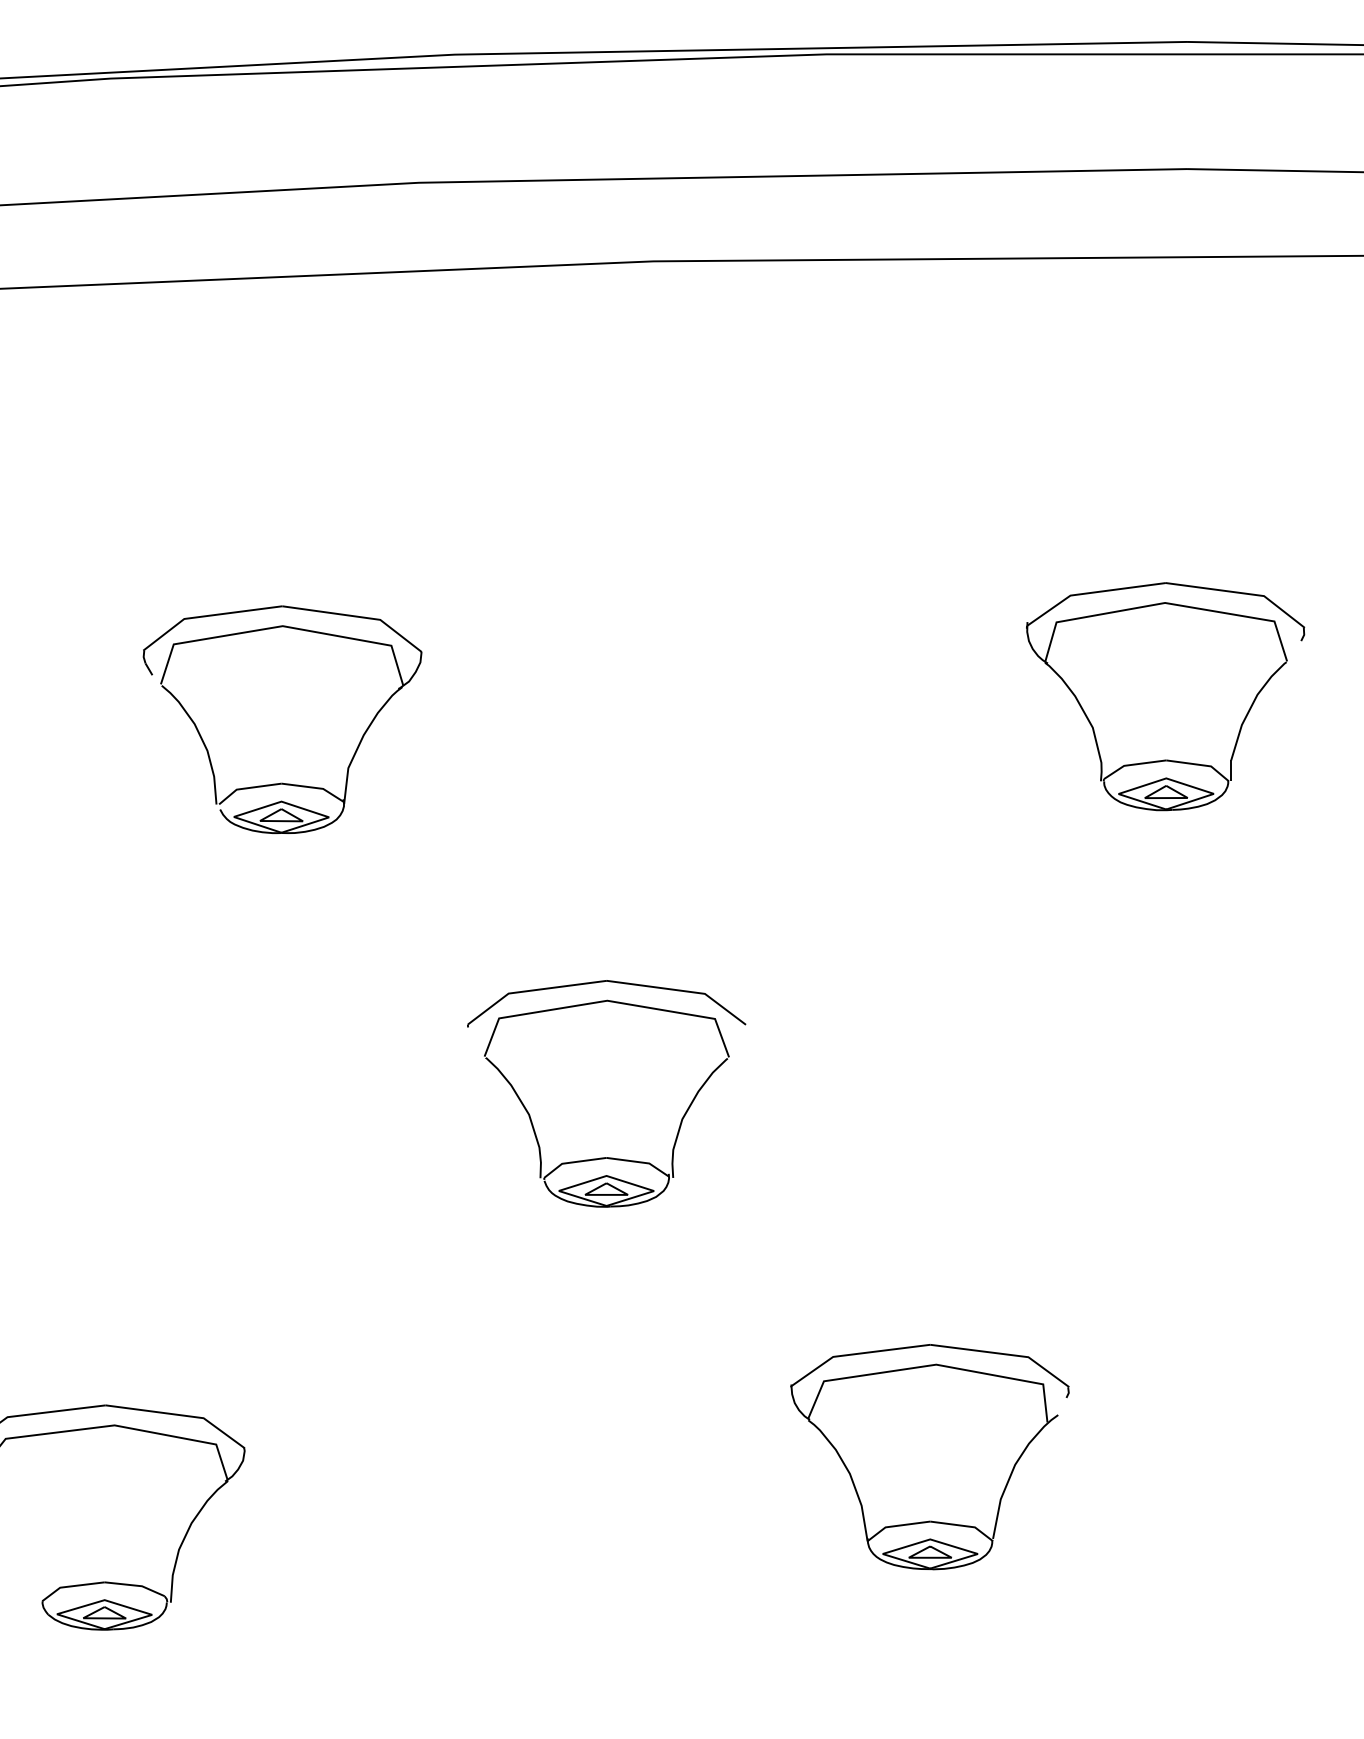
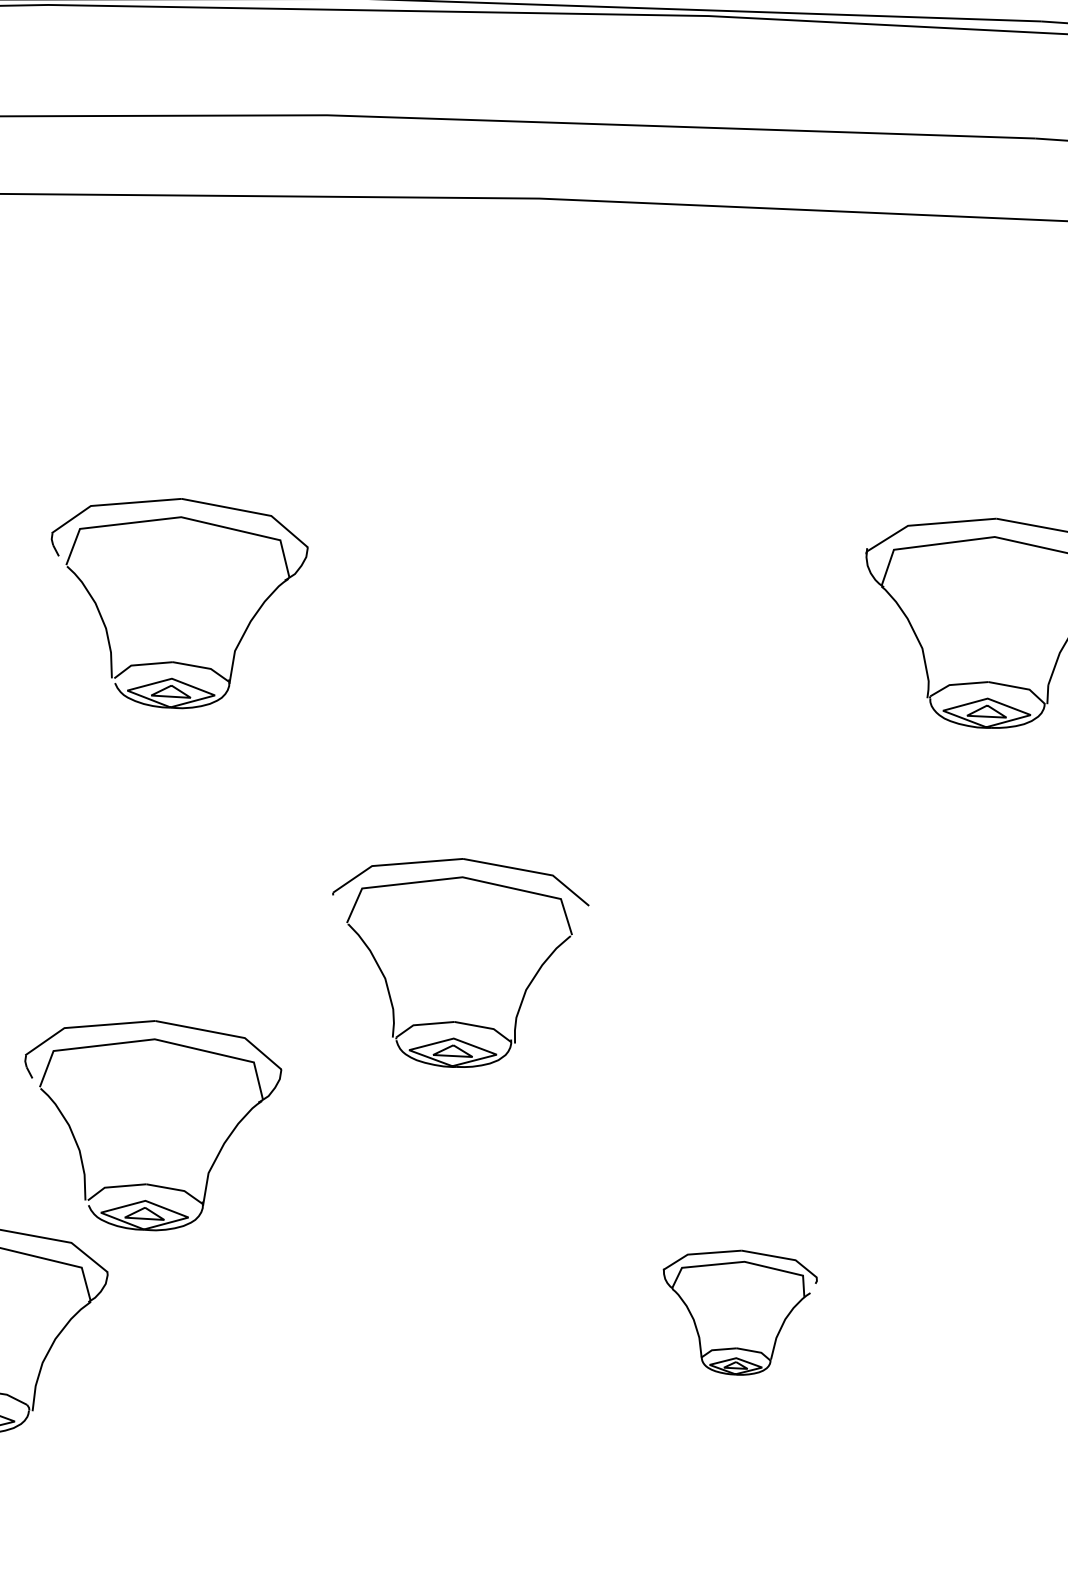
part: (282, 1286) -> (150, 1125), added
part: (929, 1457) -> (737, 1312), size x0.6

